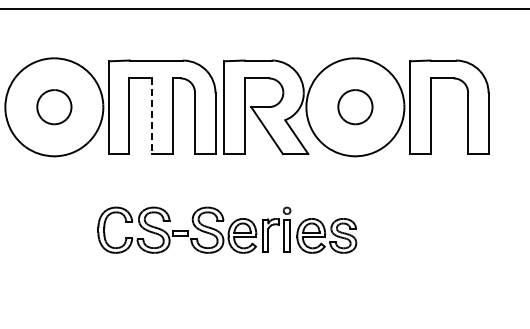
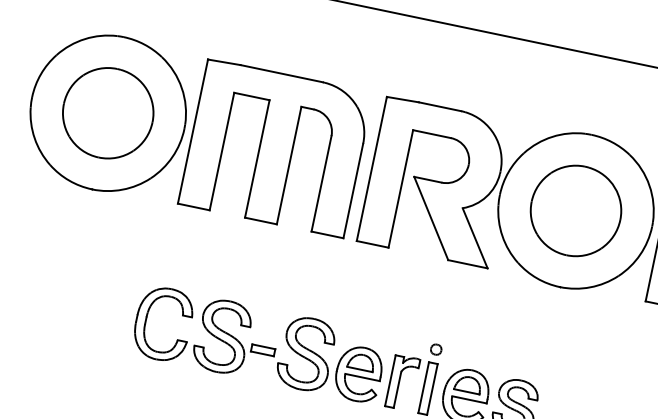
part: (54, 106) -> (108, 112), size x1.67
part: (355, 106) -> (576, 209), size x1.67
line: (152, 116) -> (257, 159), dashed -> solid

